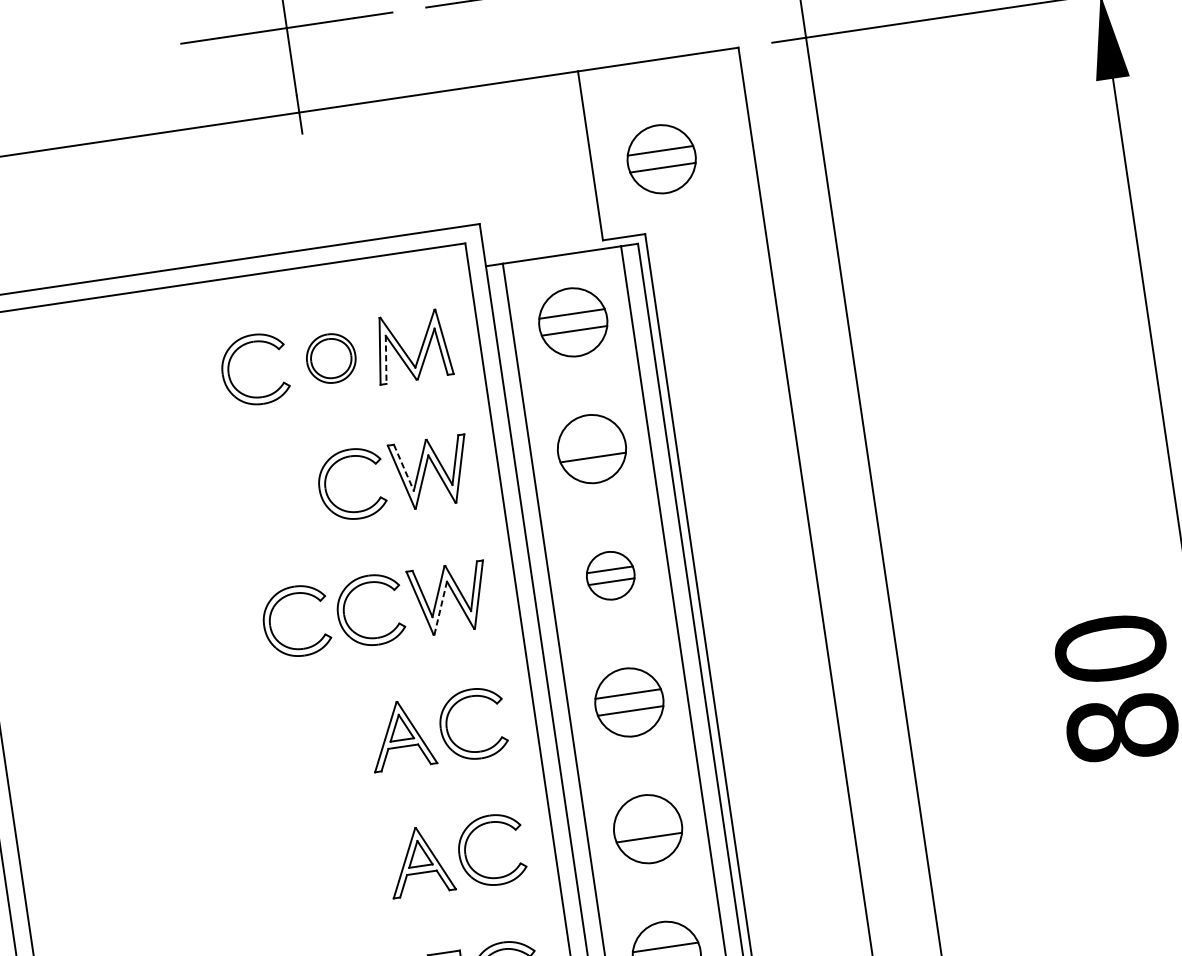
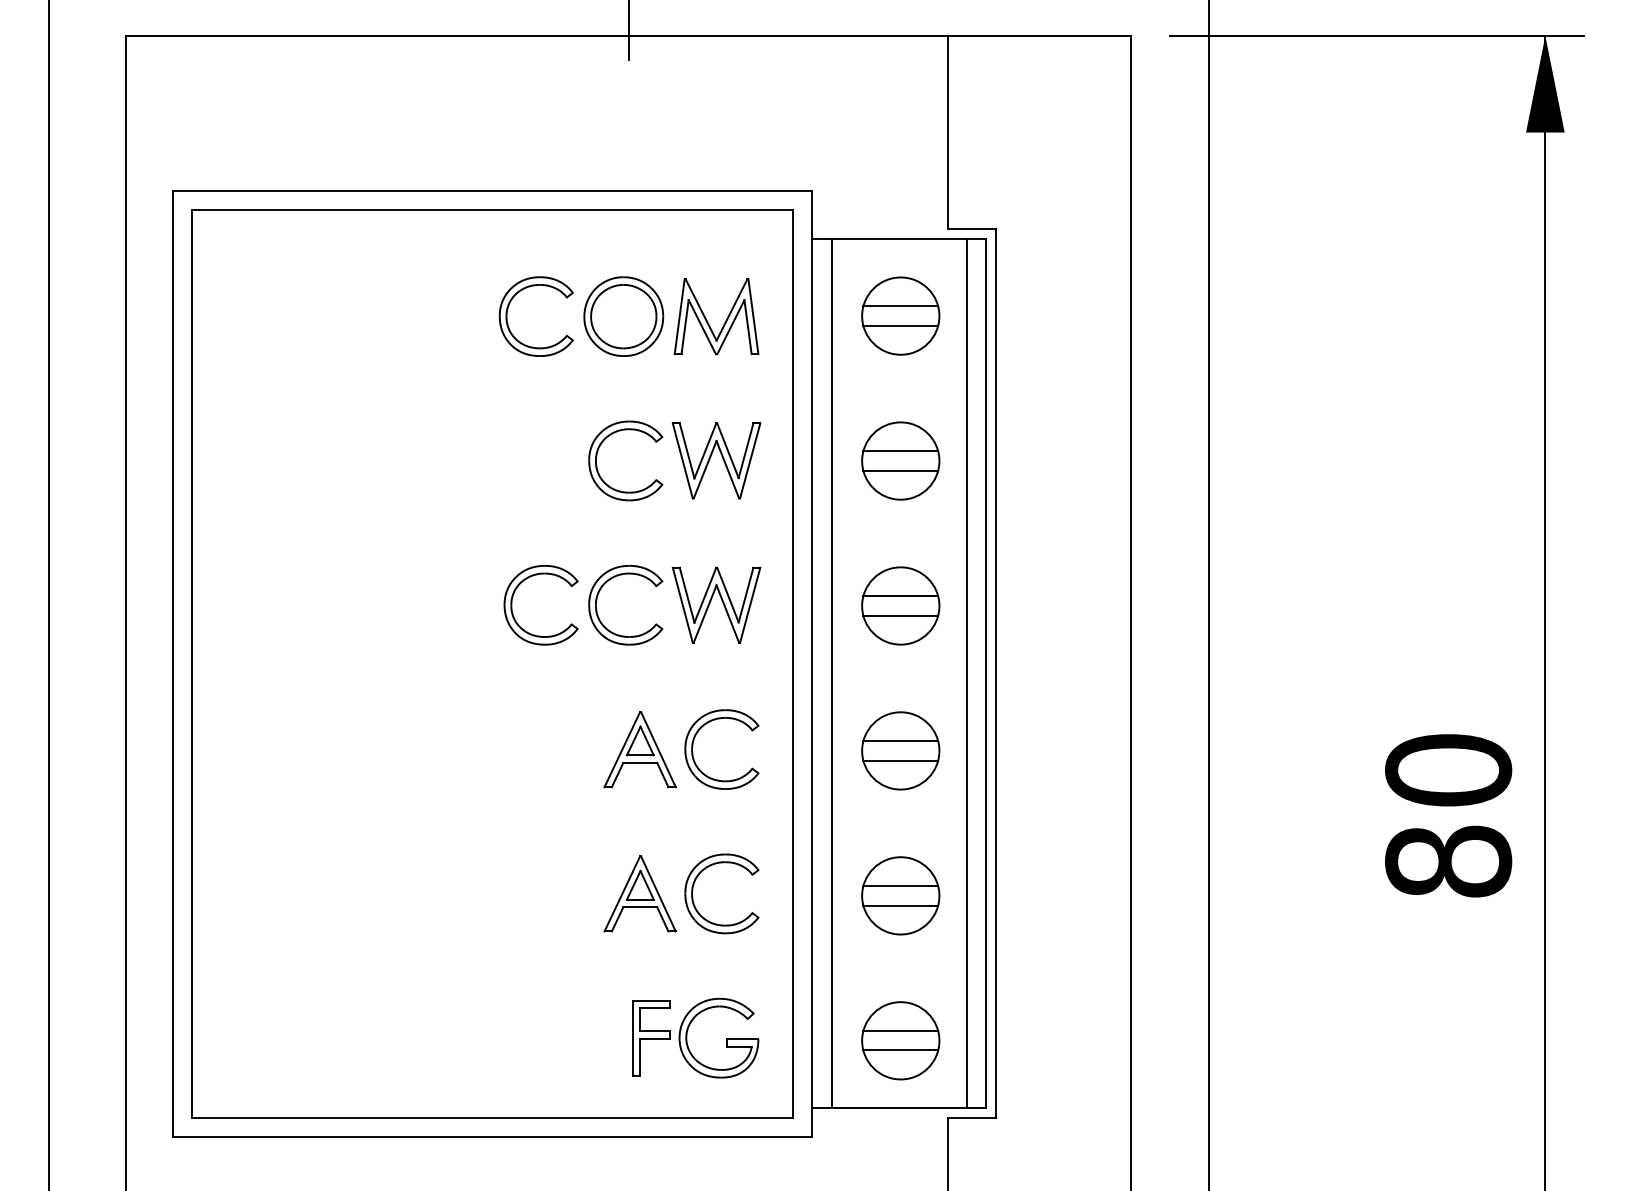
part: (661, 158) -> (1026, 147), removed
part: (330, 358) -> (623, 316), size x1.43
line: (386, 360) -> (685, 327), dashed -> solid
line: (590, 440) -> (900, 451), added
line: (404, 468) -> (687, 451), dashed -> solid
part: (610, 575) -> (900, 605), size x1.43
line: (441, 608) -> (705, 614), dashed -> solid
line: (646, 821) -> (900, 886), added

